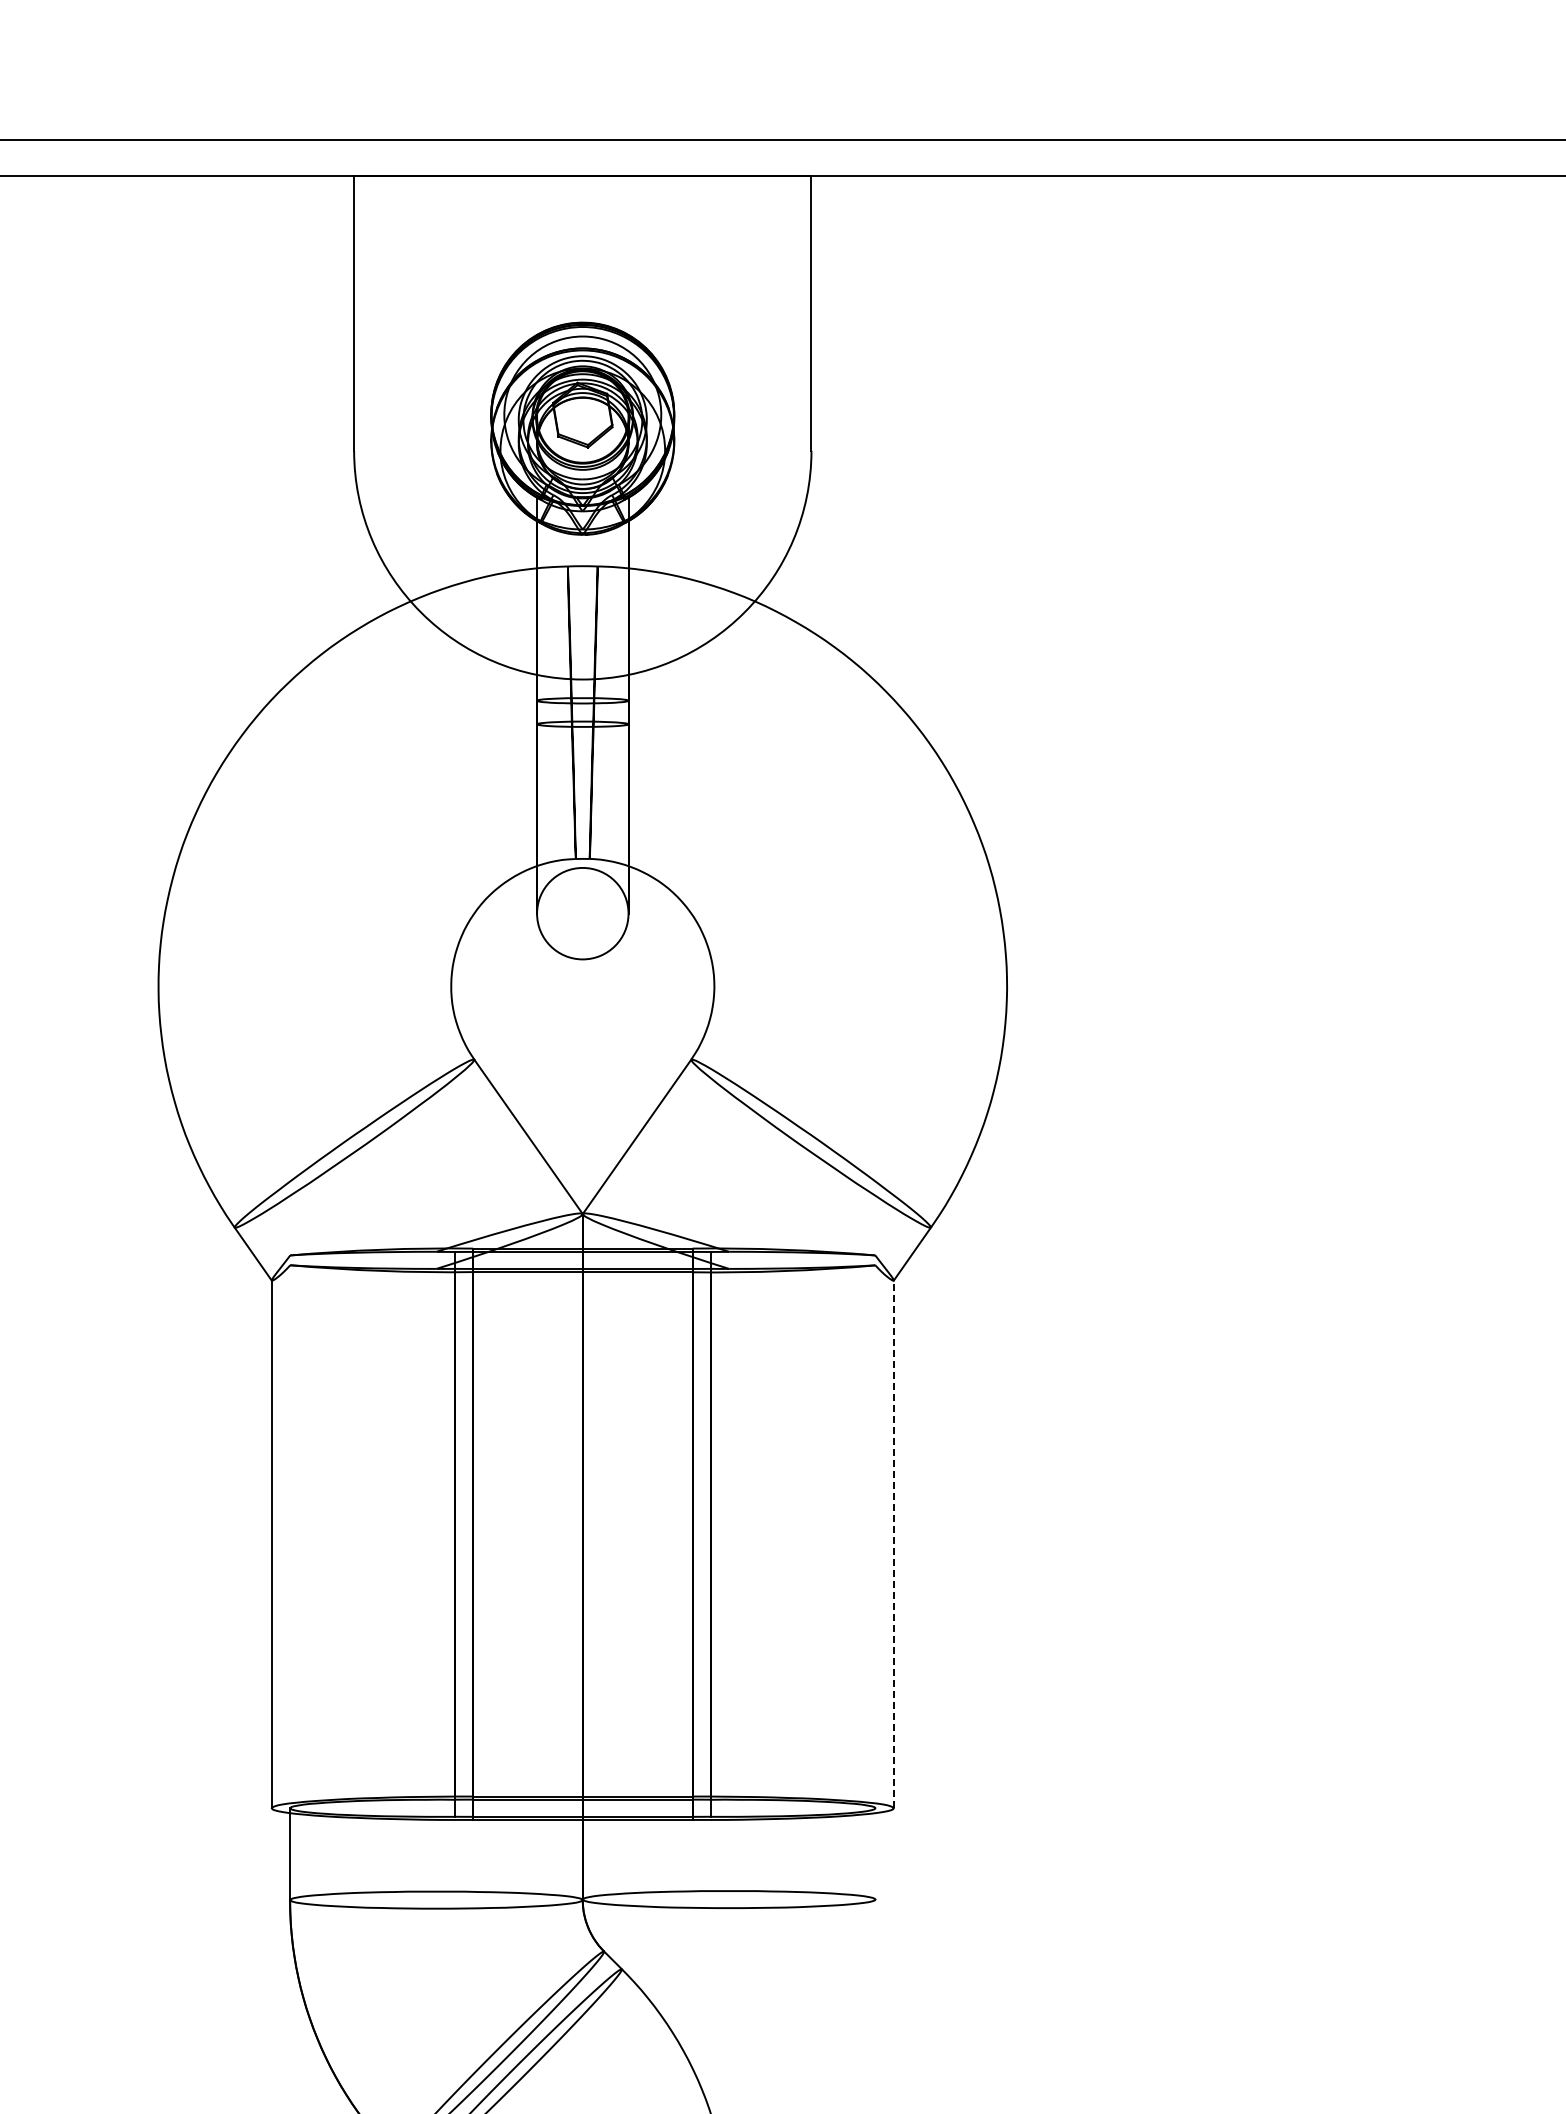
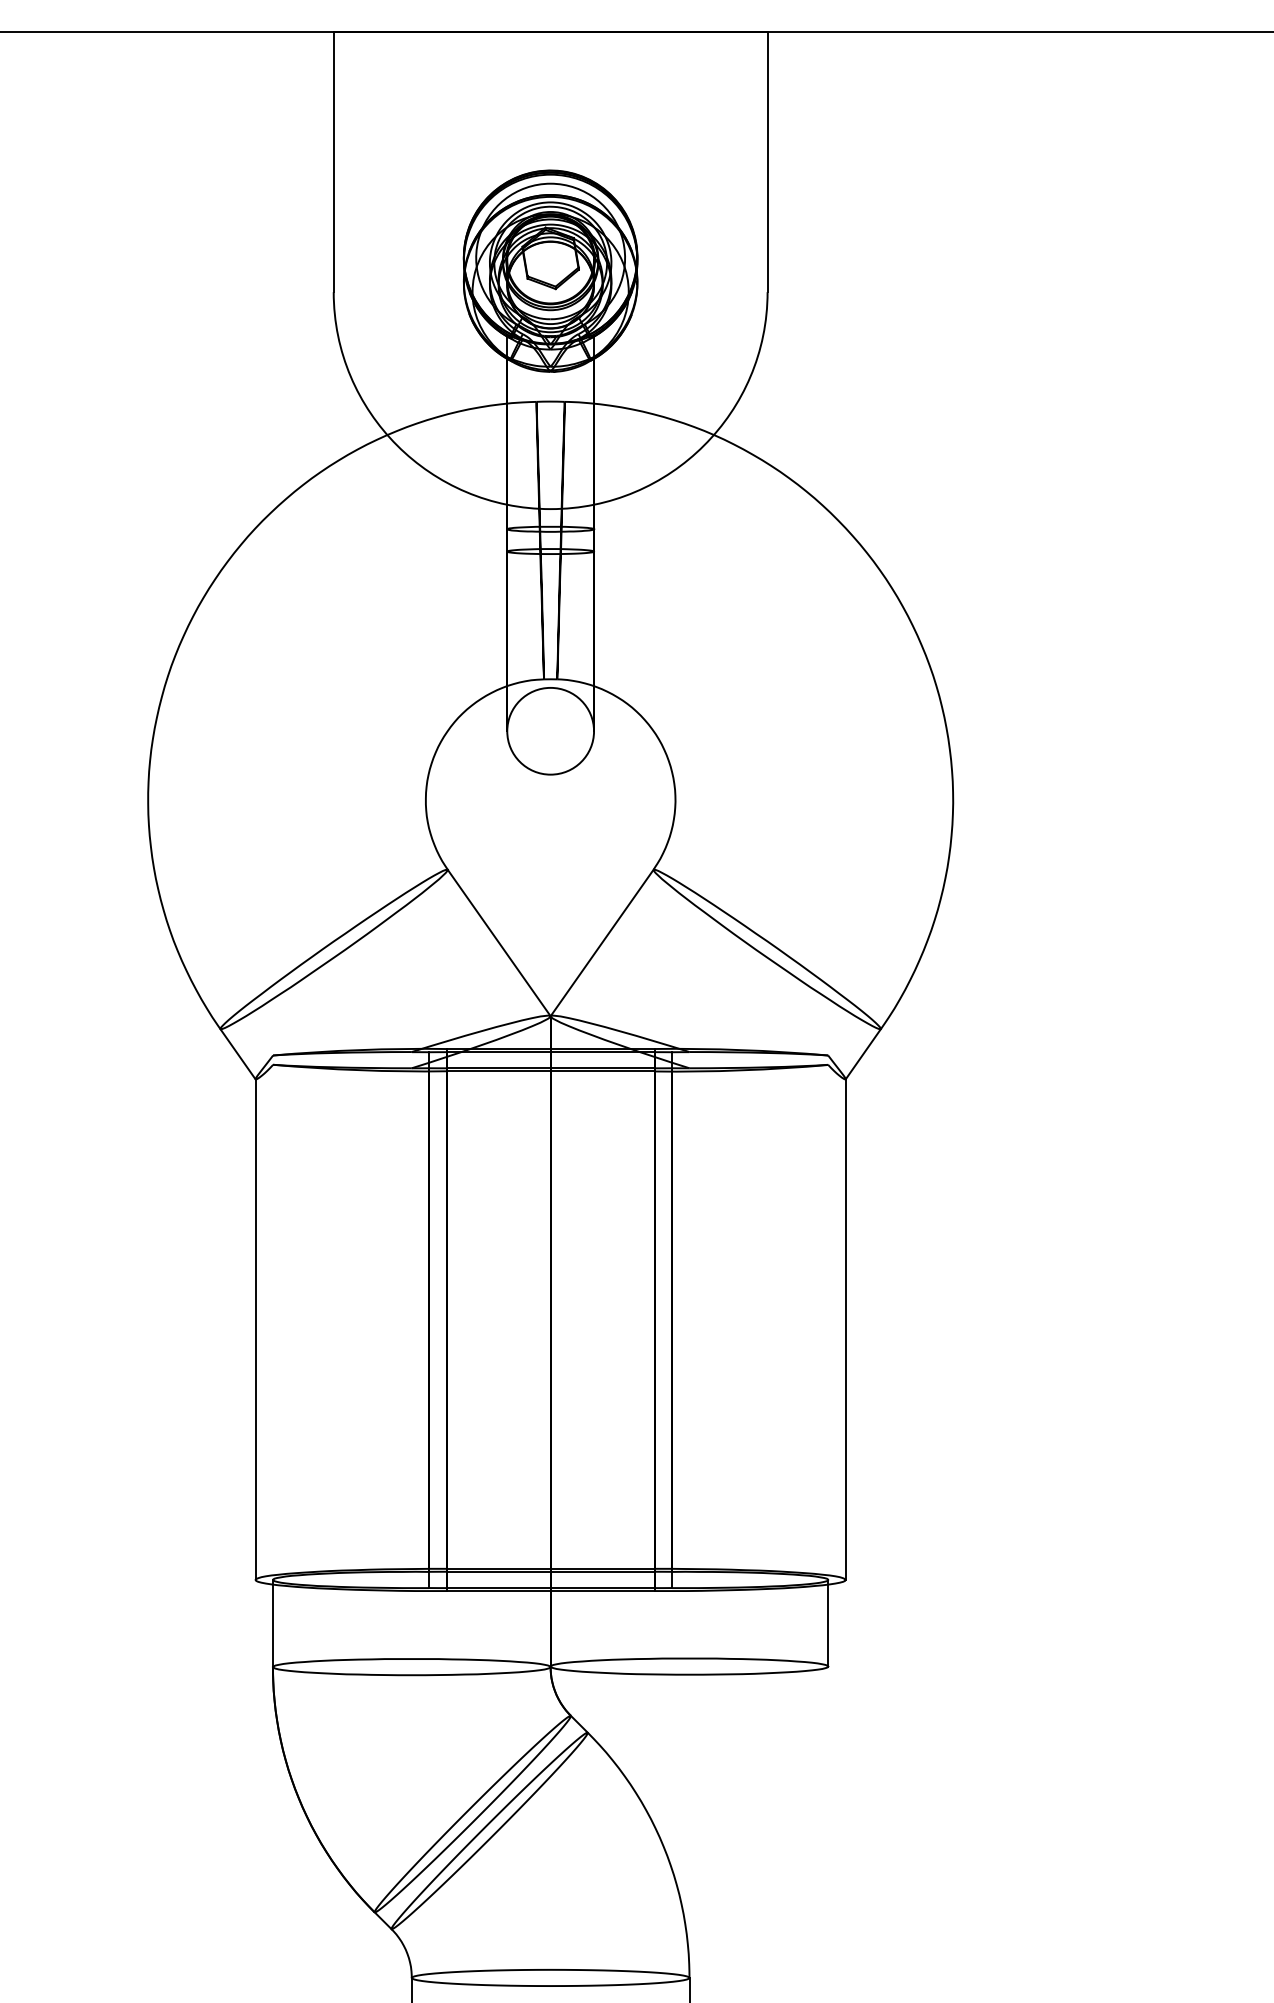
line: (893, 1543) -> (845, 1328), dashed -> solid
line: (875, 1853) -> (828, 1622), added

